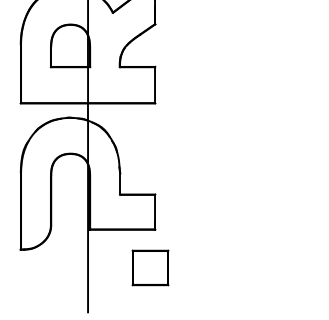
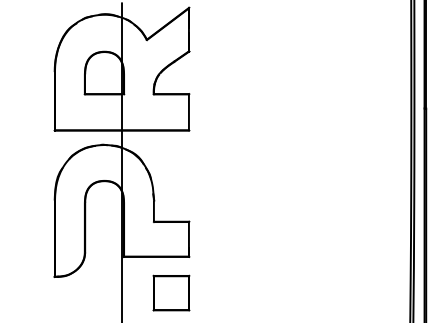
part: (150, 267) -> (171, 292), moved

